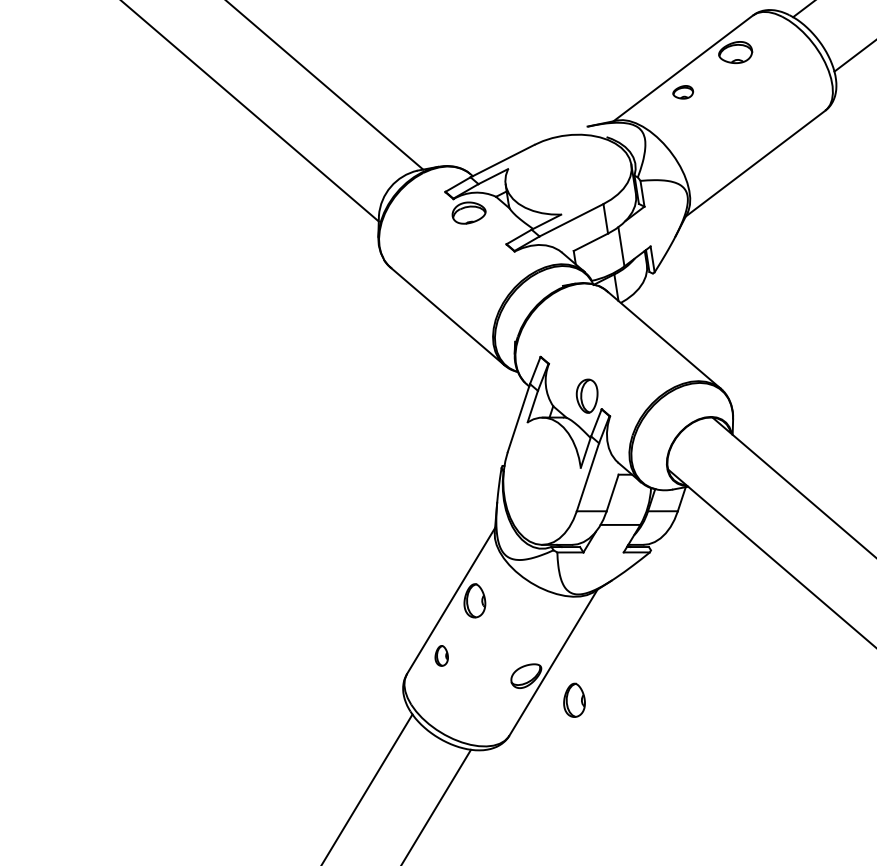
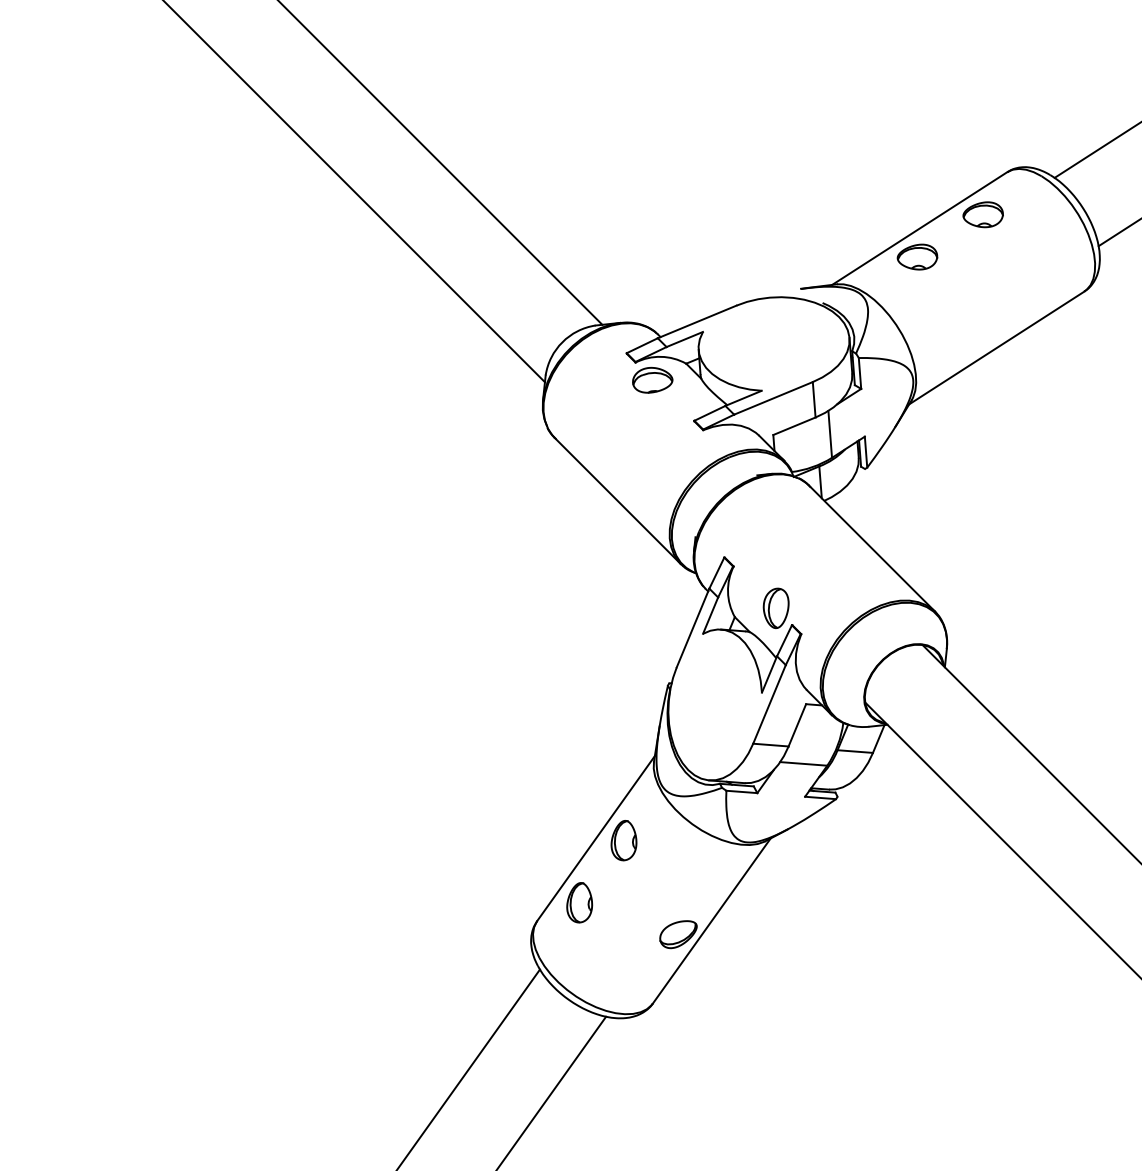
part: (683, 91) -> (917, 256), size x1.67
part: (441, 655) -> (579, 902), size x1.67
part: (573, 700) -> (732, 967), removed

